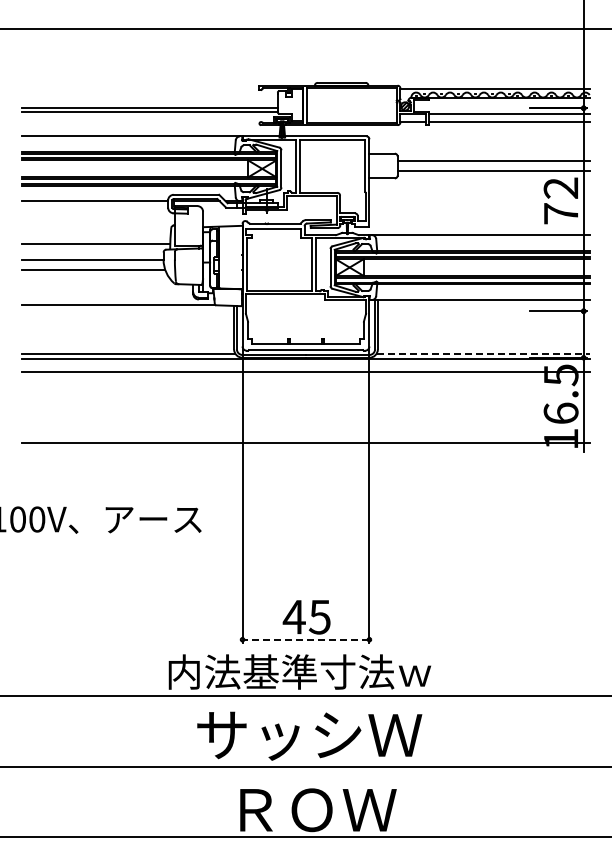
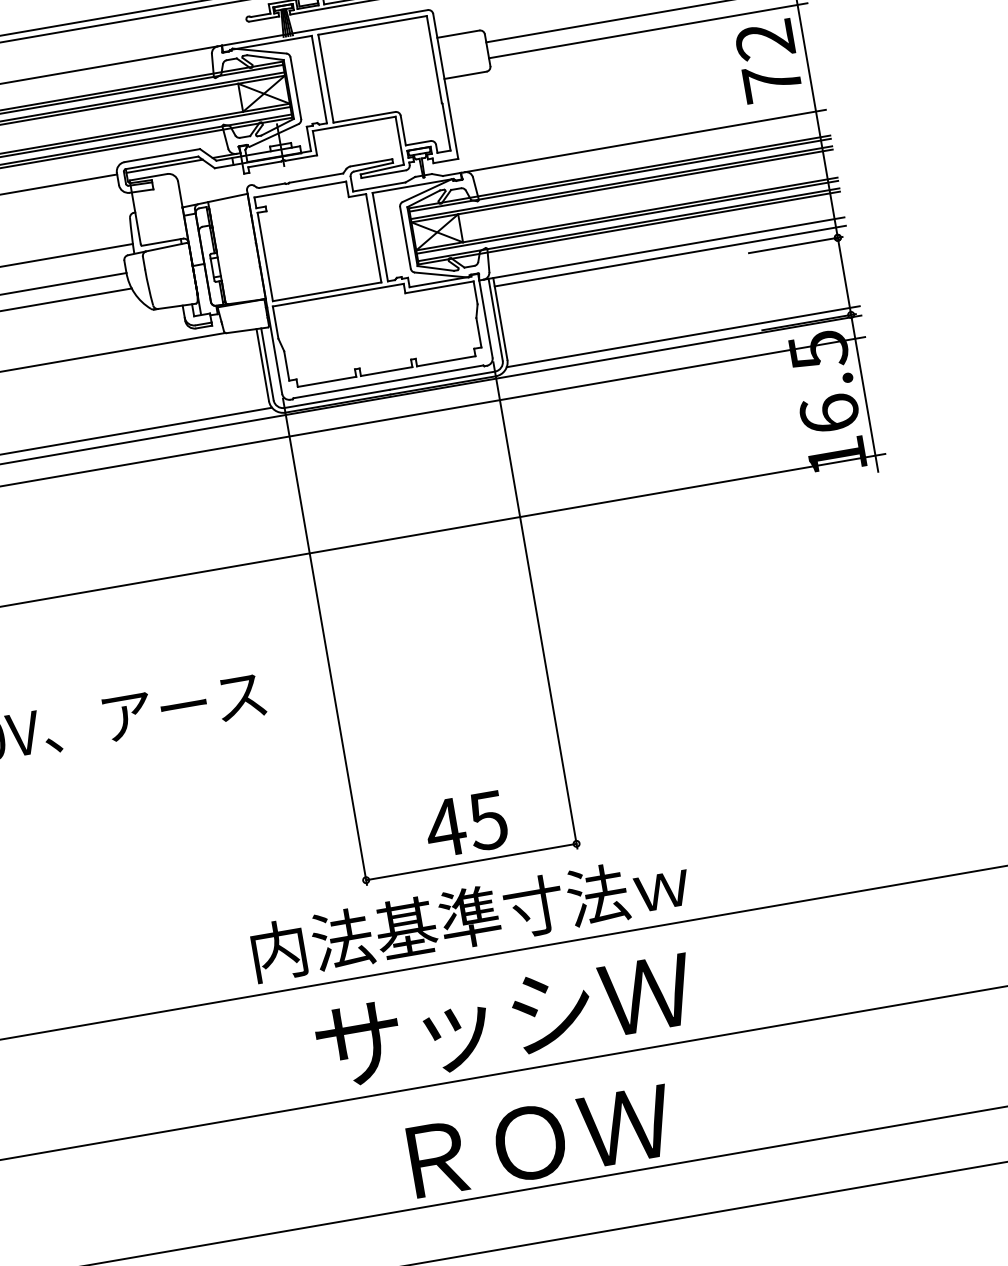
line: (483, 305) -> (669, 256), added
line: (483, 353) -> (683, 336), dashed -> solid
line: (305, 639) -> (470, 861), dashed -> solid

